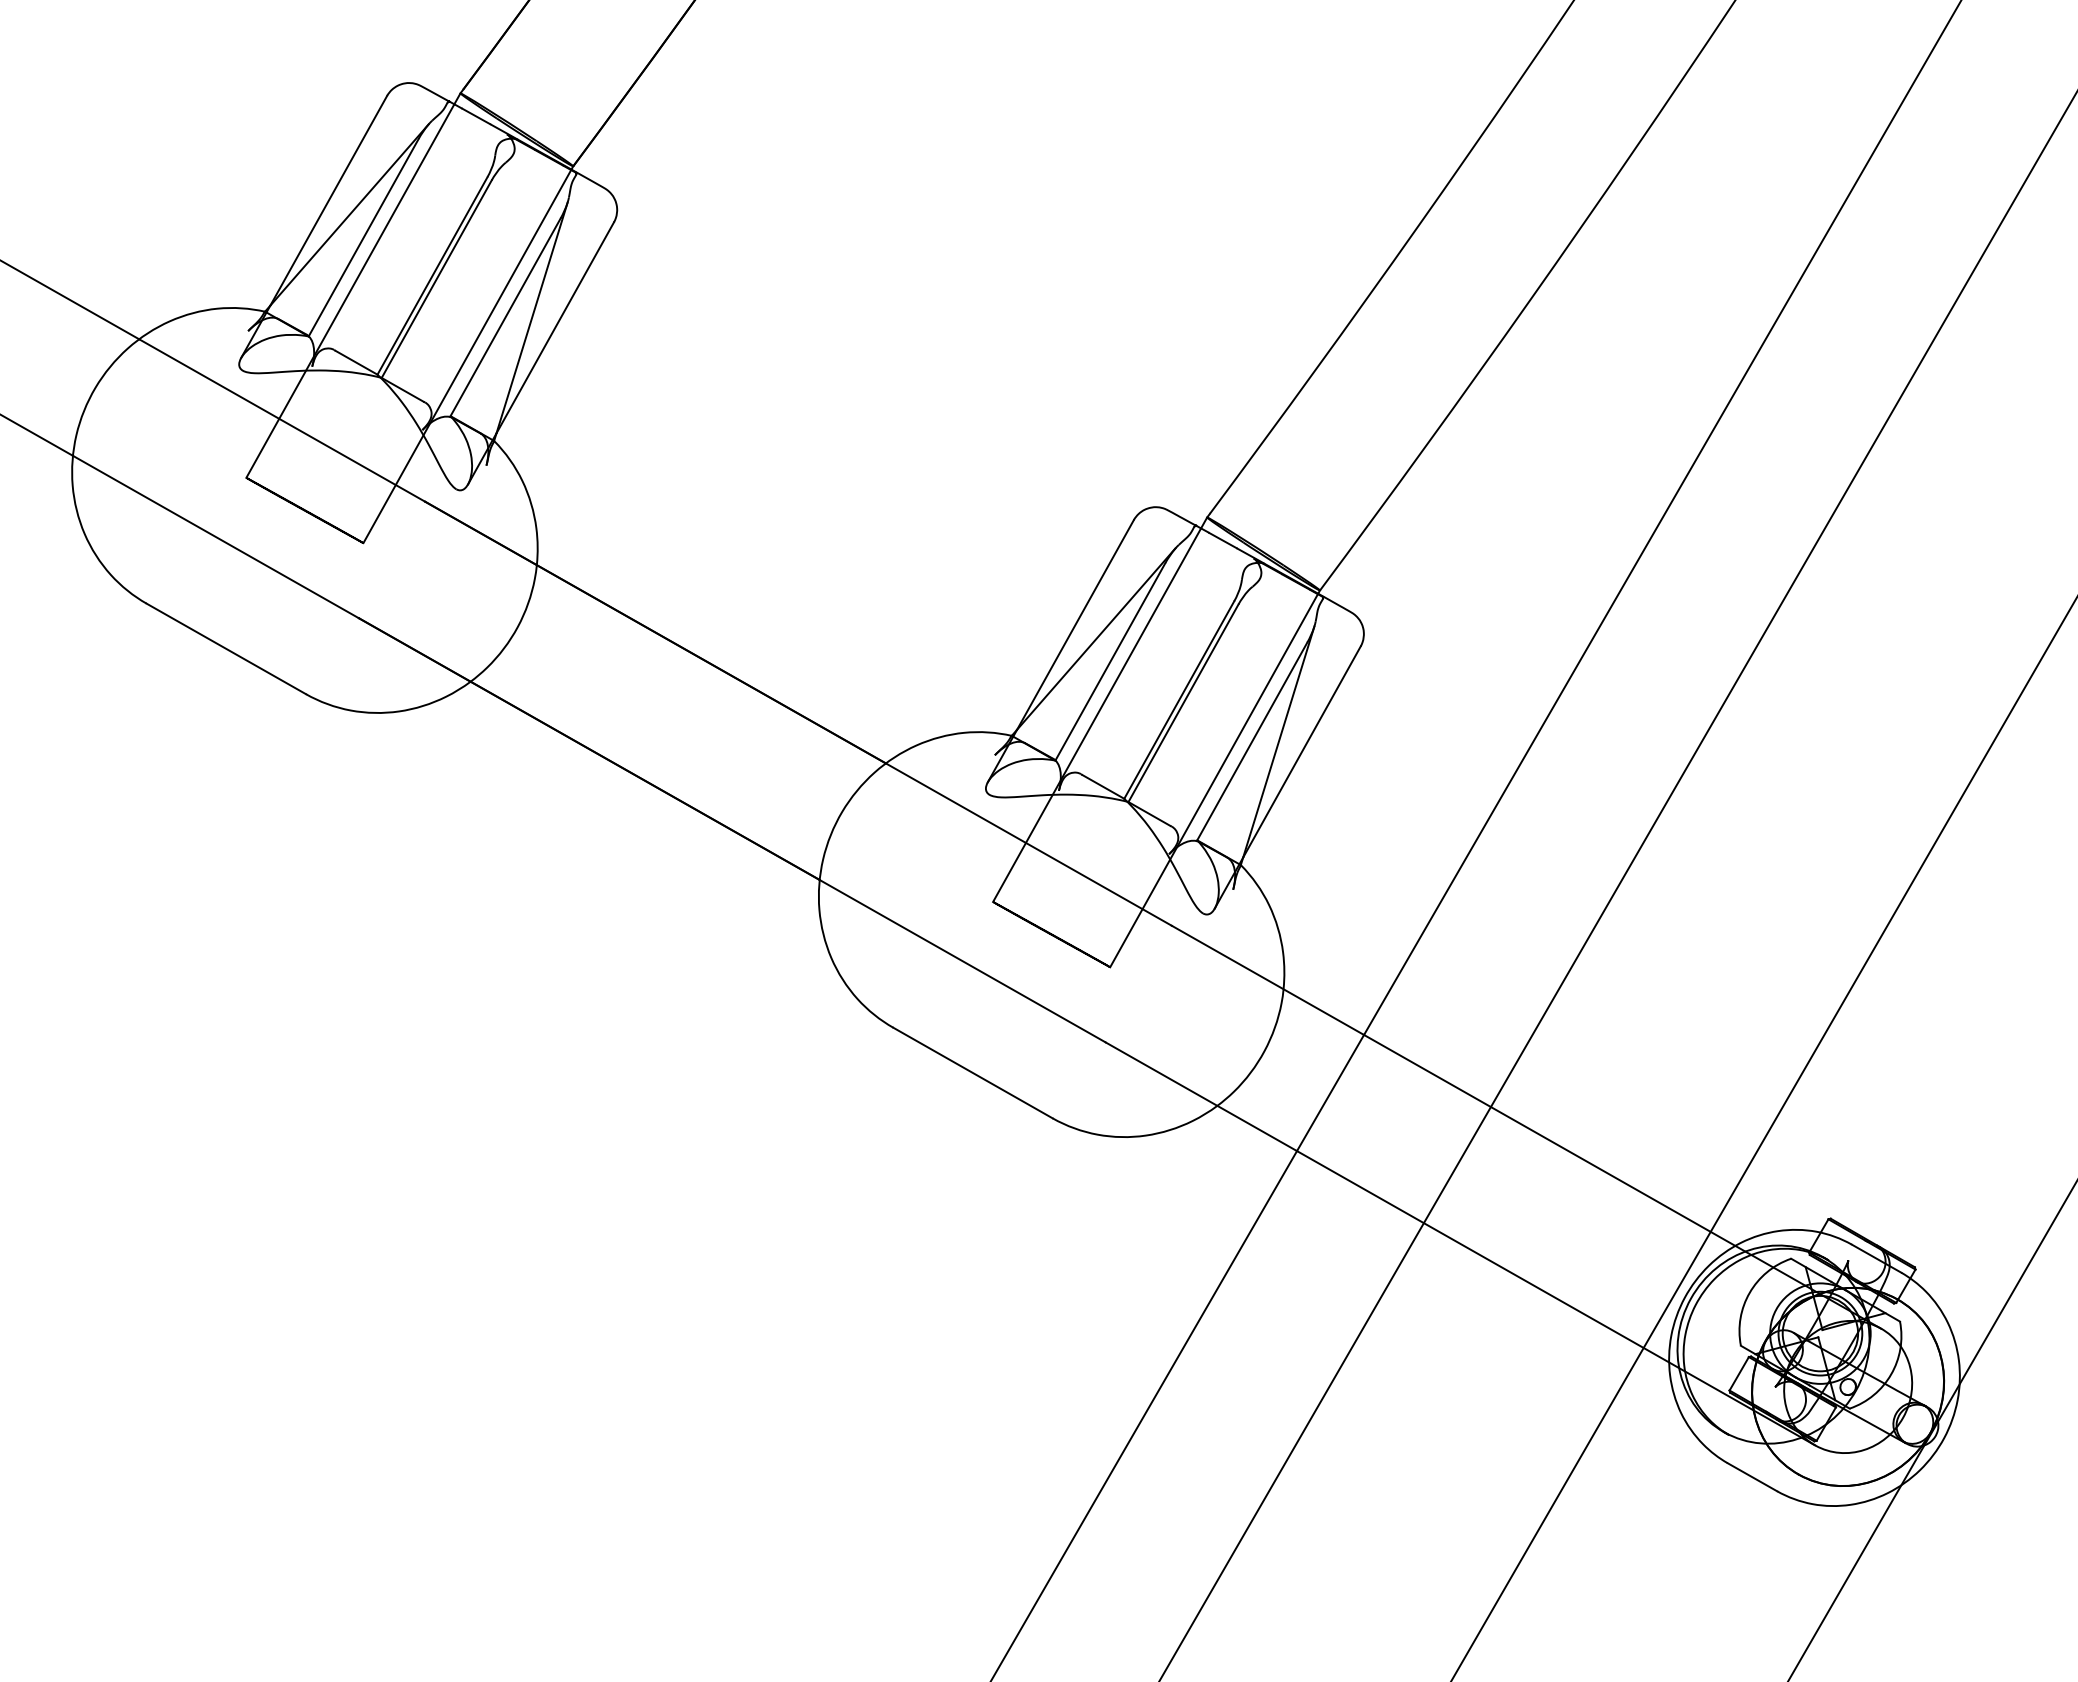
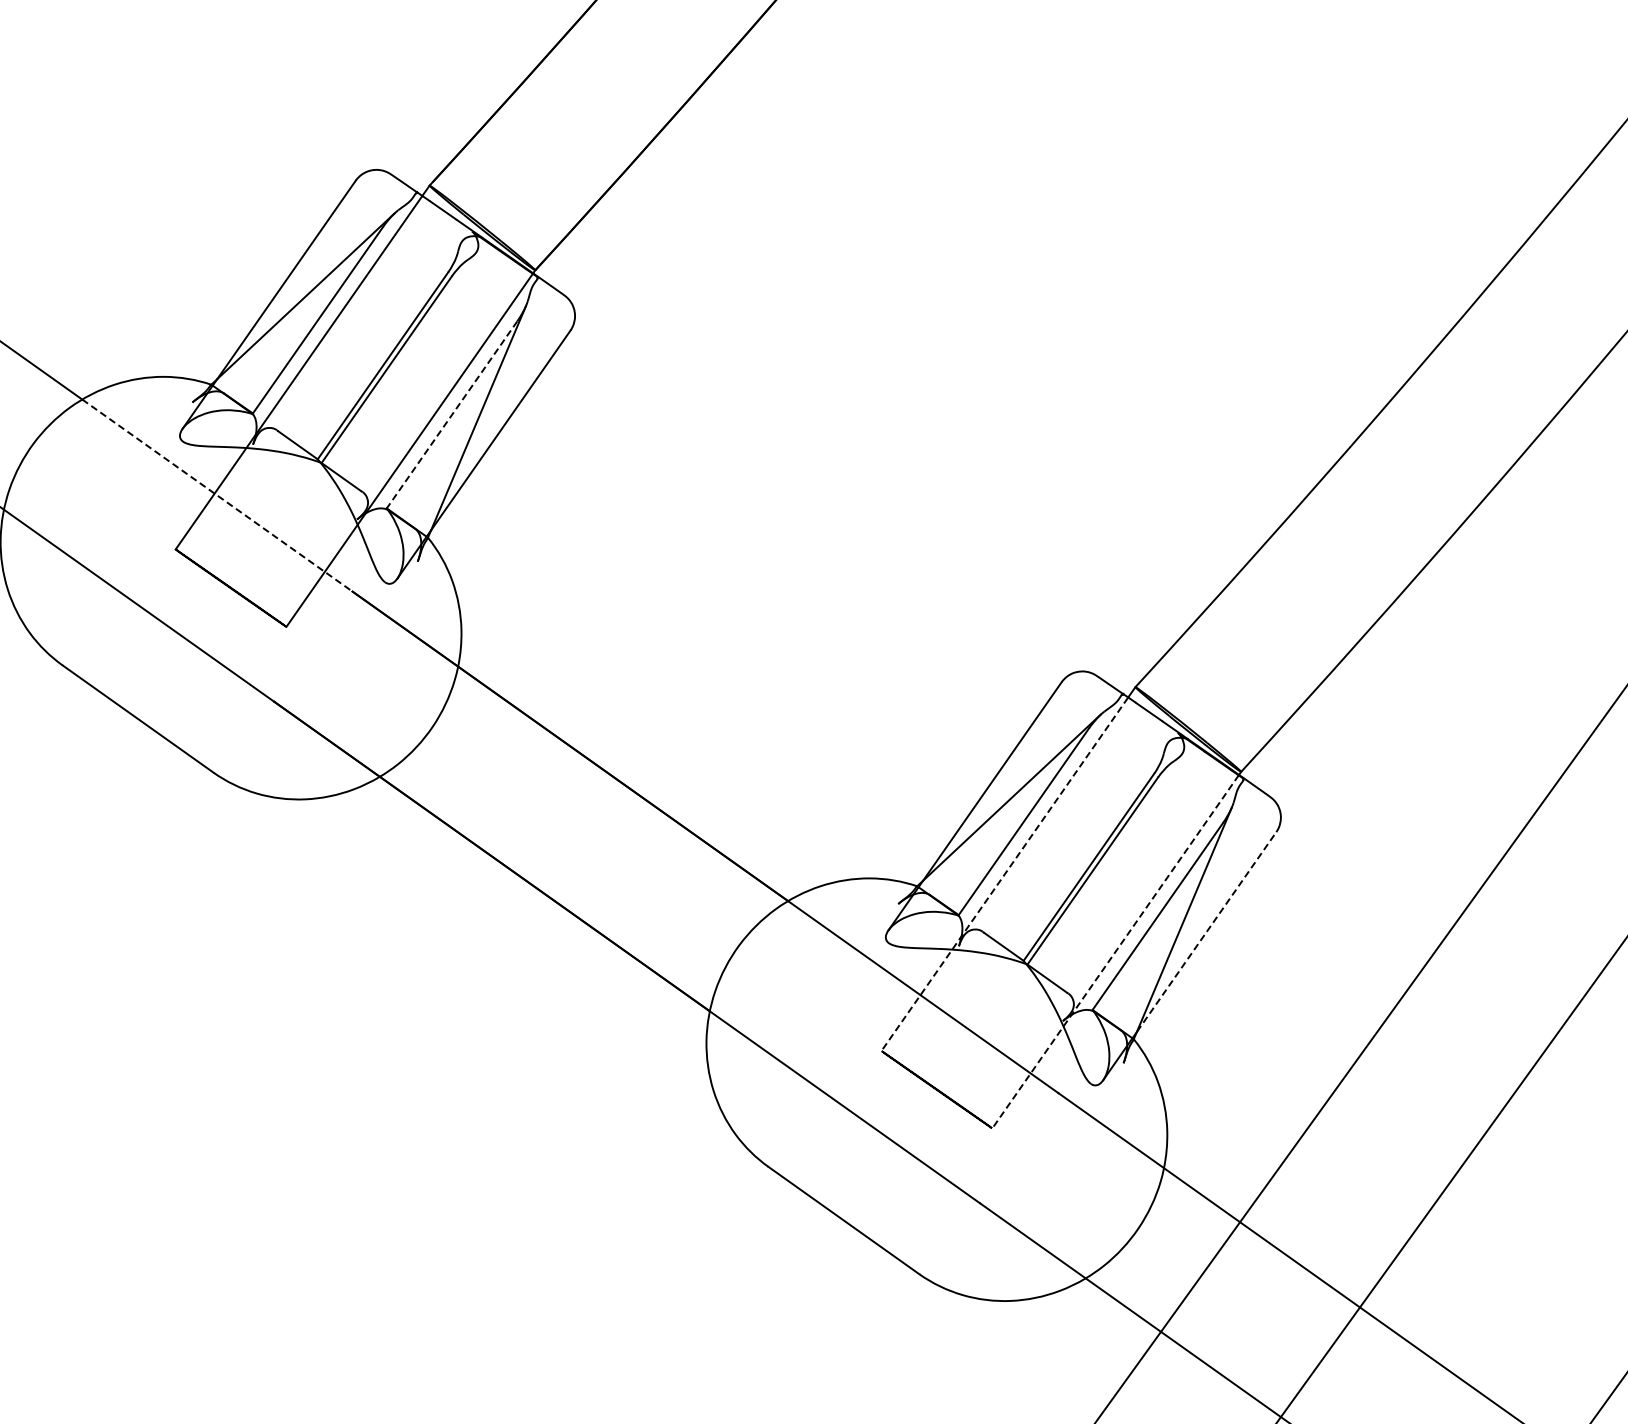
line: (505, 317) -> (451, 415), solid -> dashed
line: (282, 420) -> (217, 495), solid -> dashed
line: (1097, 715) -> (1005, 874), solid -> dashed
line: (1301, 751) -> (1206, 931), solid -> dashed
line: (1214, 780) -> (1115, 951), solid -> dashed

